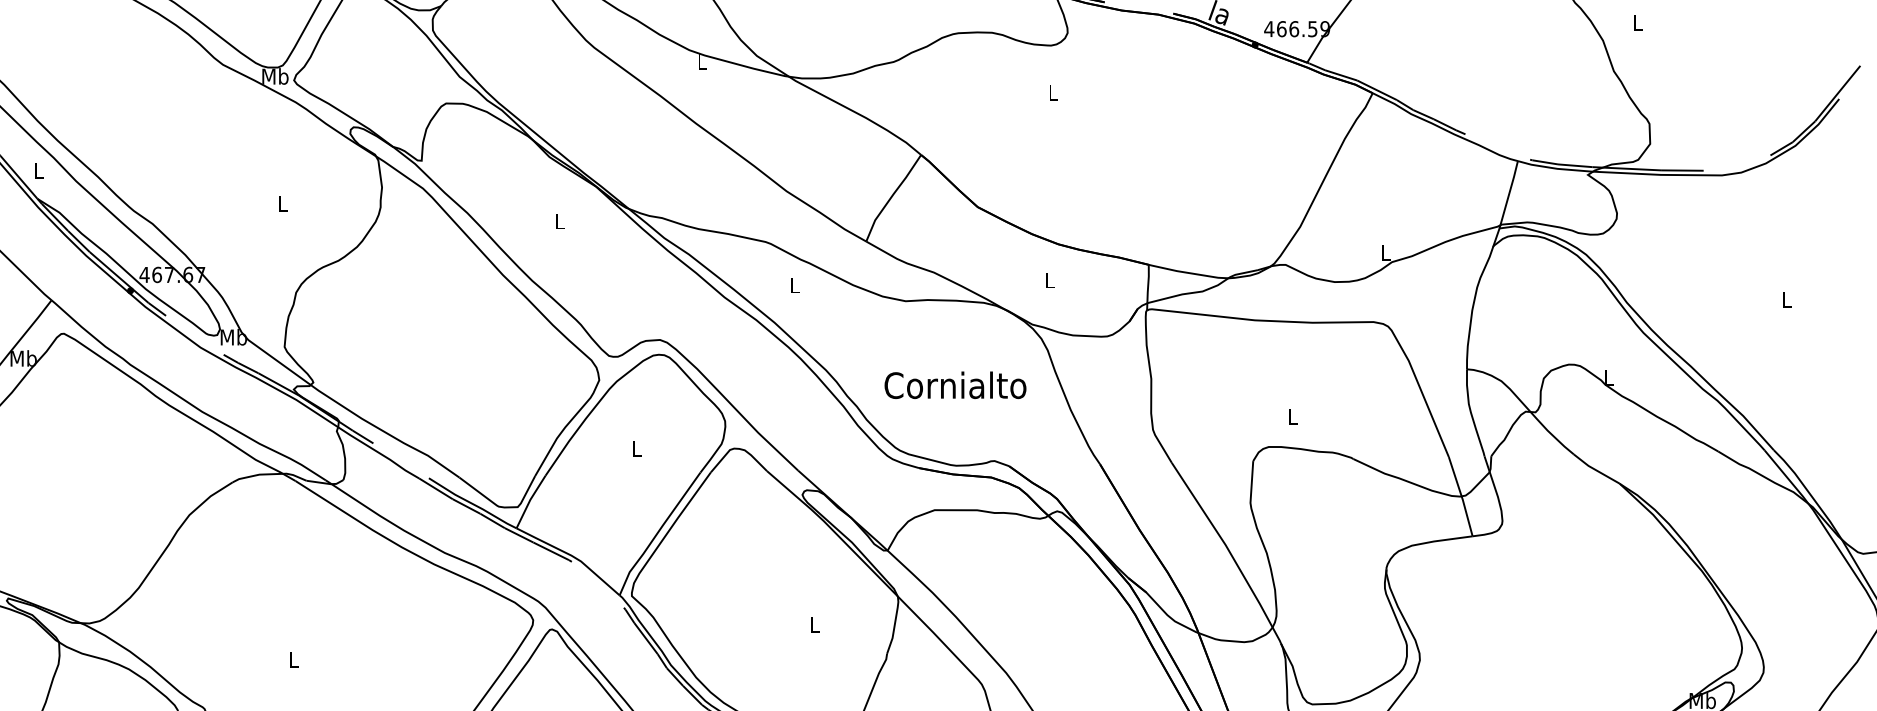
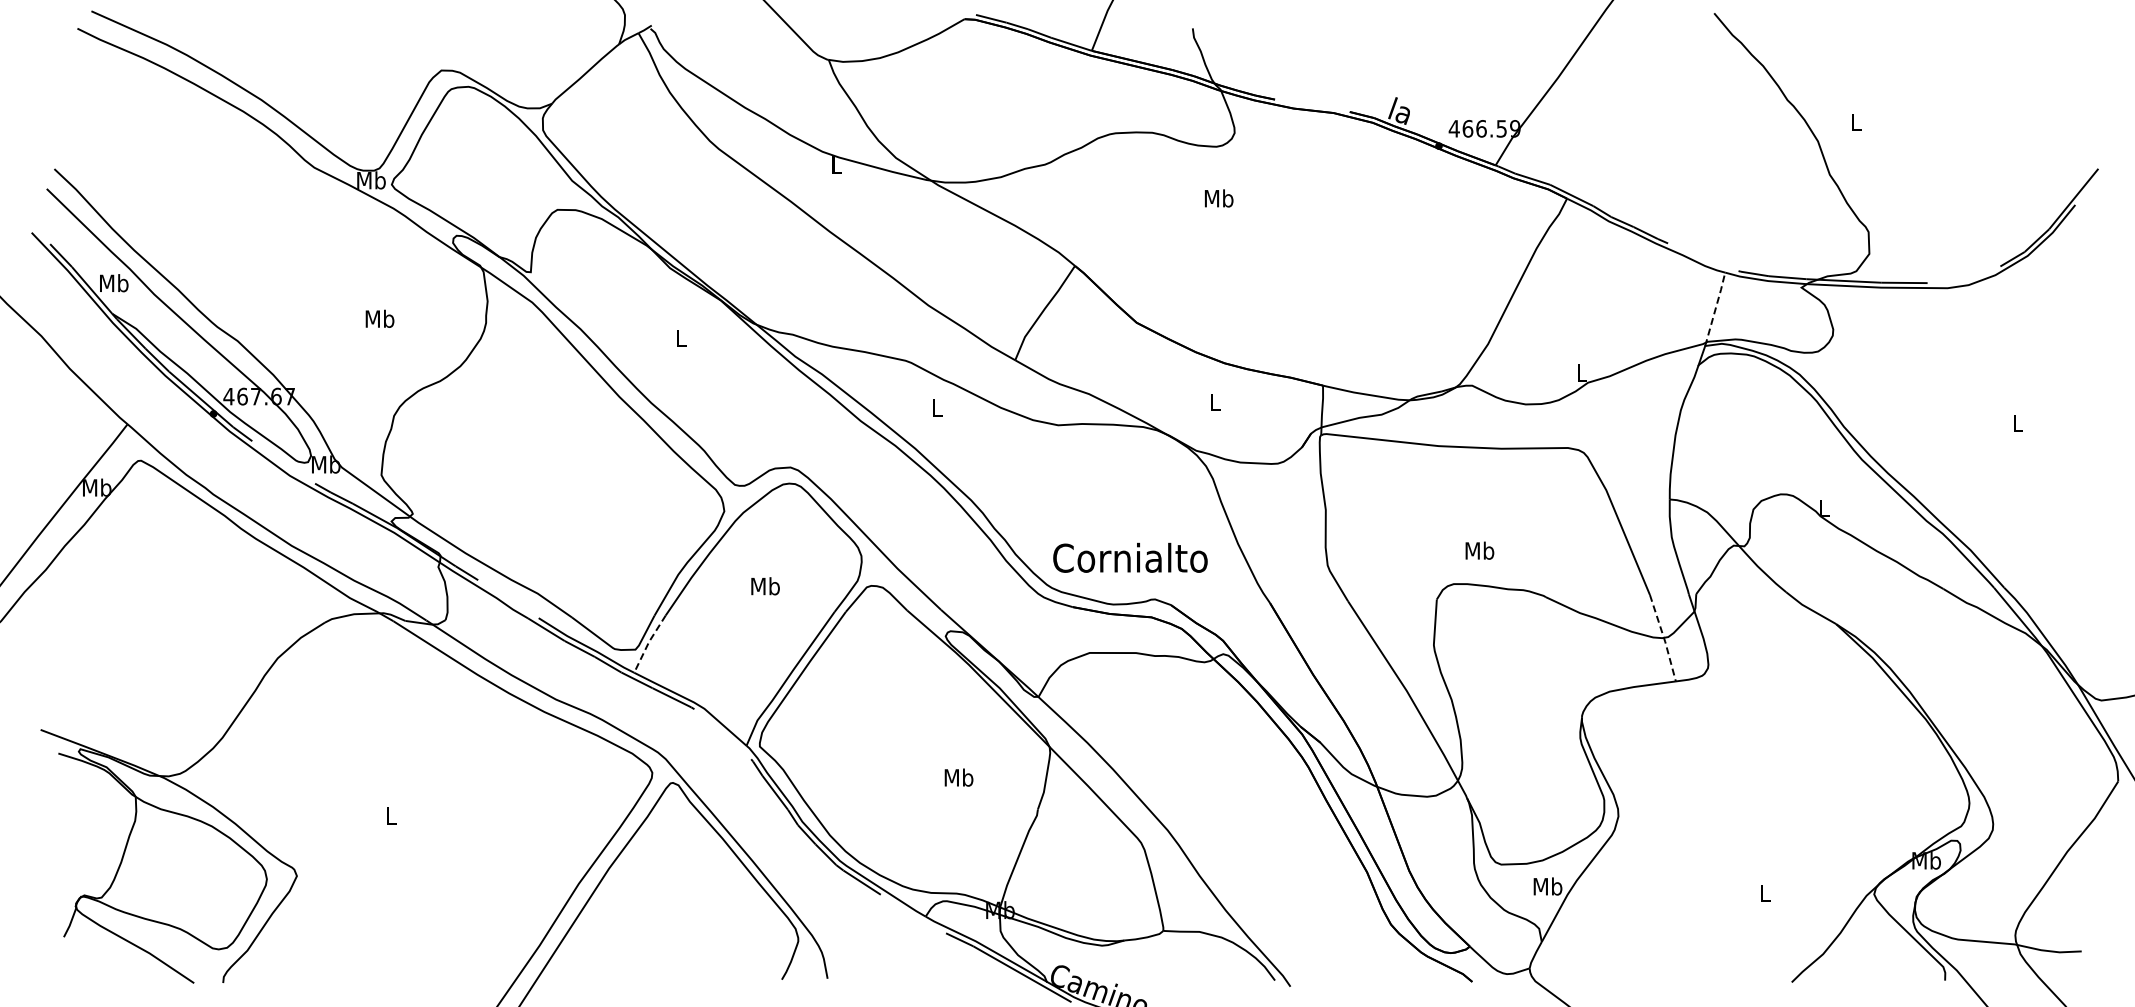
text: (1052, 93) -> (1218, 198), L -> Mb
text: (39, 171) -> (114, 283), L -> Mb
line: (1508, 194) -> (1715, 308), solid -> dashed
text: (282, 203) -> (379, 318), L -> Mb
text: (955, 384) -> (1130, 557), moved
text: (1292, 416) -> (1479, 550), L -> Mb
text: (637, 449) -> (765, 586), L -> Mb
line: (1462, 496) -> (1664, 638), solid -> dashed
line: (529, 501) -> (648, 643), solid -> dashed
text: (814, 624) -> (958, 777), L -> Mb

